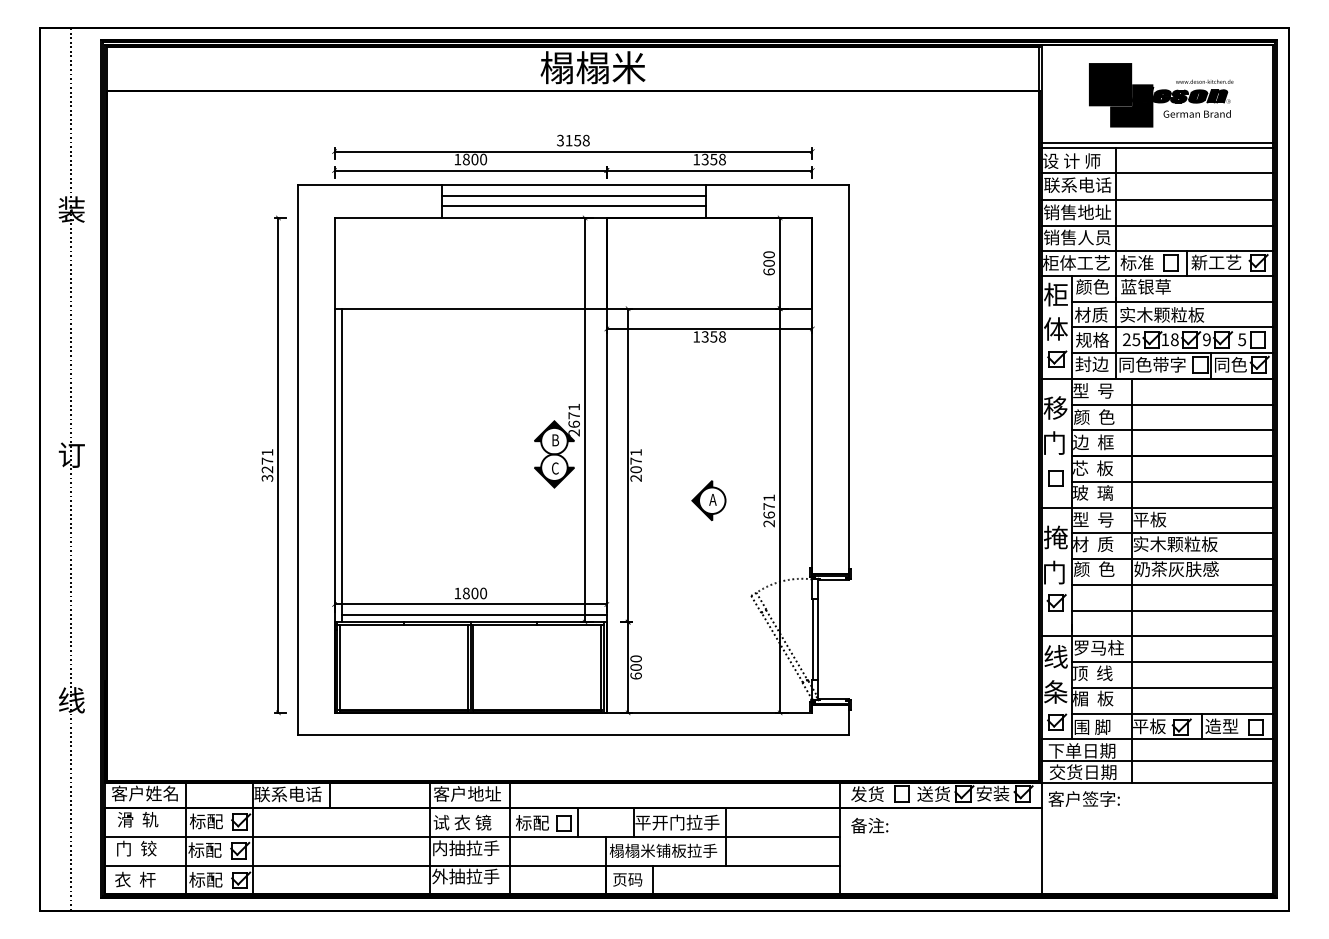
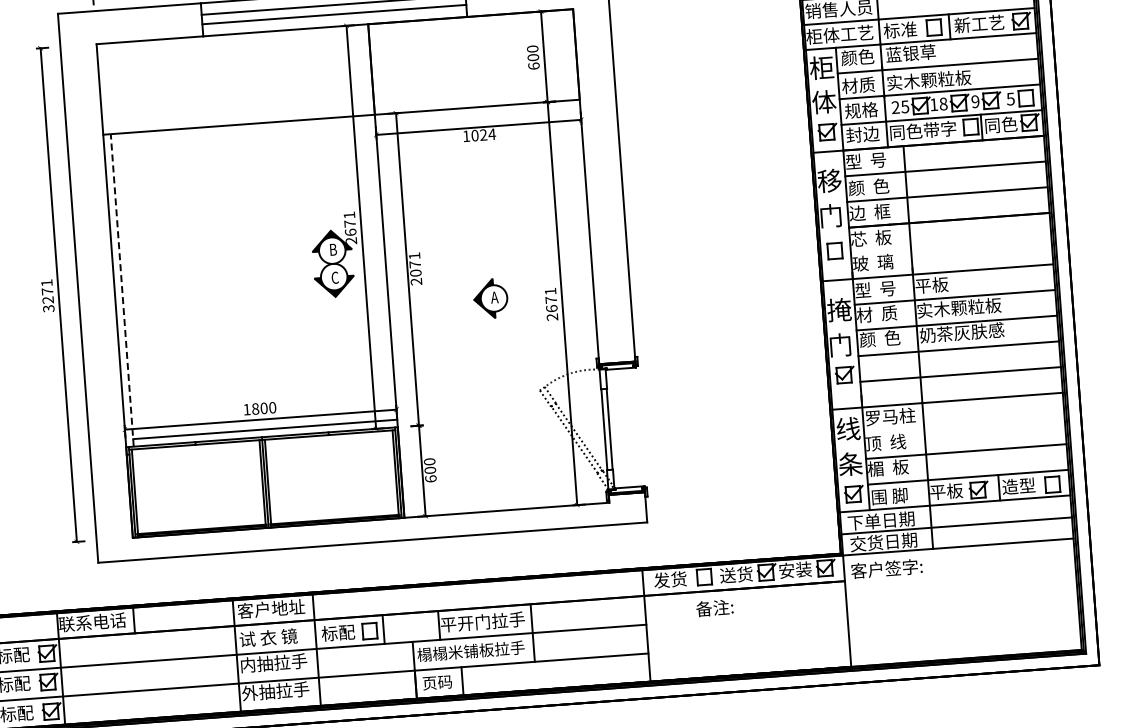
text: (713, 336) -> (483, 134), 1358 -> 1024
line: (342, 465) -> (122, 290), solid -> dashed
line: (1171, 481) -> (950, 245), removed
line: (1171, 662) -> (963, 426), removed
text: (869, 825) -> (714, 607), moved

